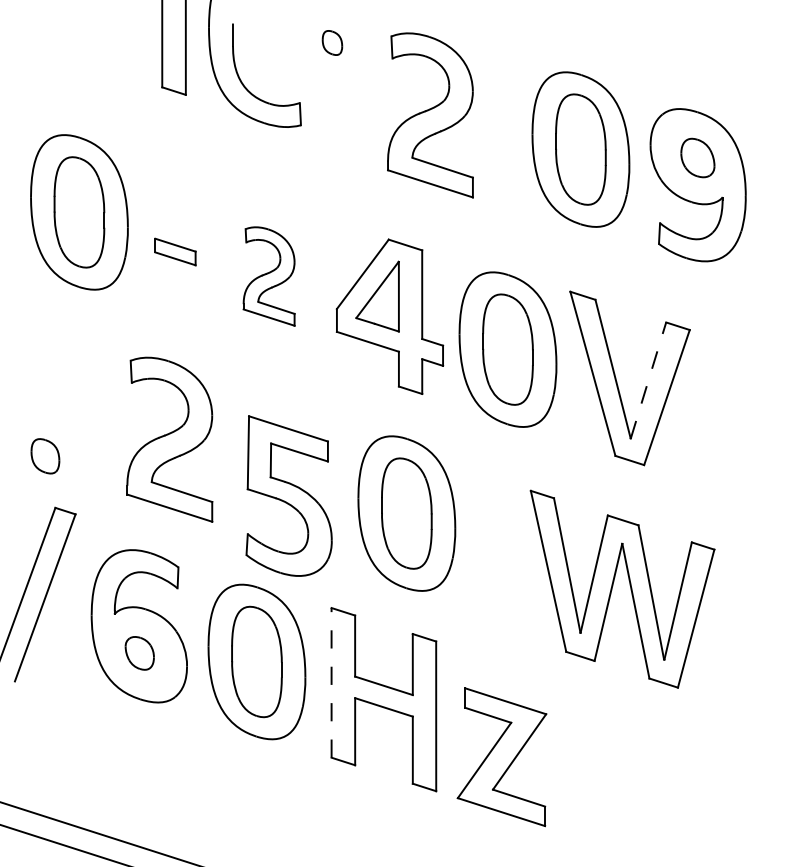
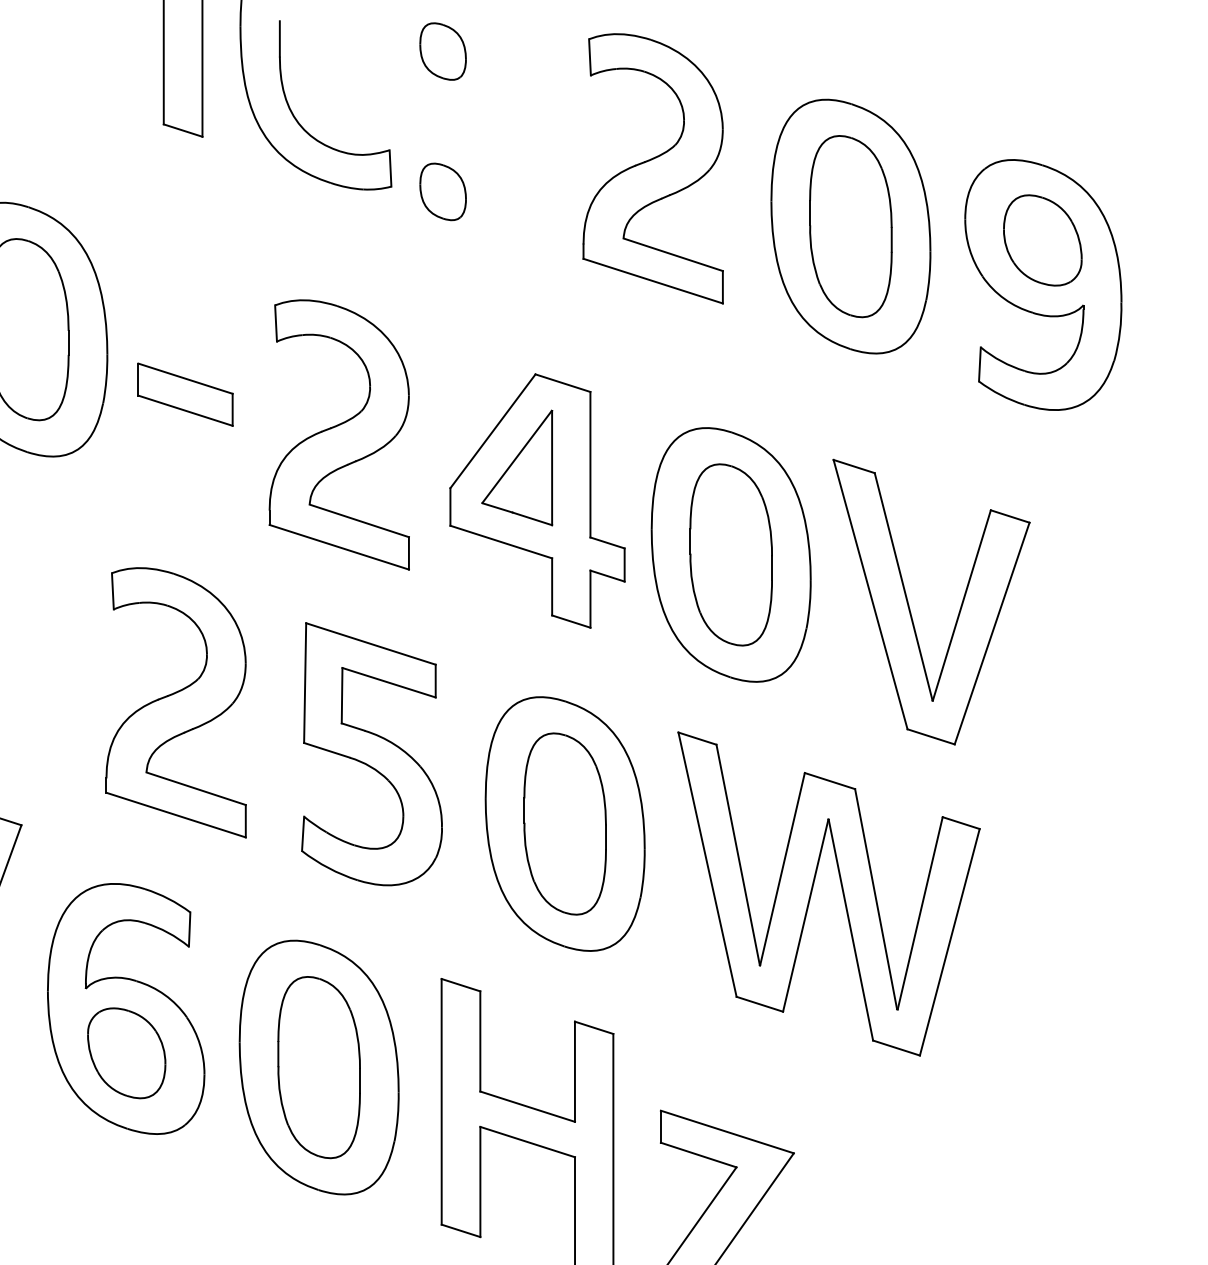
part: (332, 42) -> (443, 50), size x1.43
part: (430, 115) -> (653, 168), moved
part: (332, 128) -> (443, 191), added
part: (697, 157) -> (1042, 239), size x1.43
part: (175, 251) -> (185, 393), size x1.43
part: (268, 276) -> (338, 434), size x1.67
line: (648, 380) -> (961, 605), dashed -> solid
part: (288, 495) -> (370, 753), moved
part: (629, 585) -> (840, 887), moved
part: (139, 653) -> (126, 1053), size x1.67
line: (331, 682) -> (441, 1101), dashed -> solid

